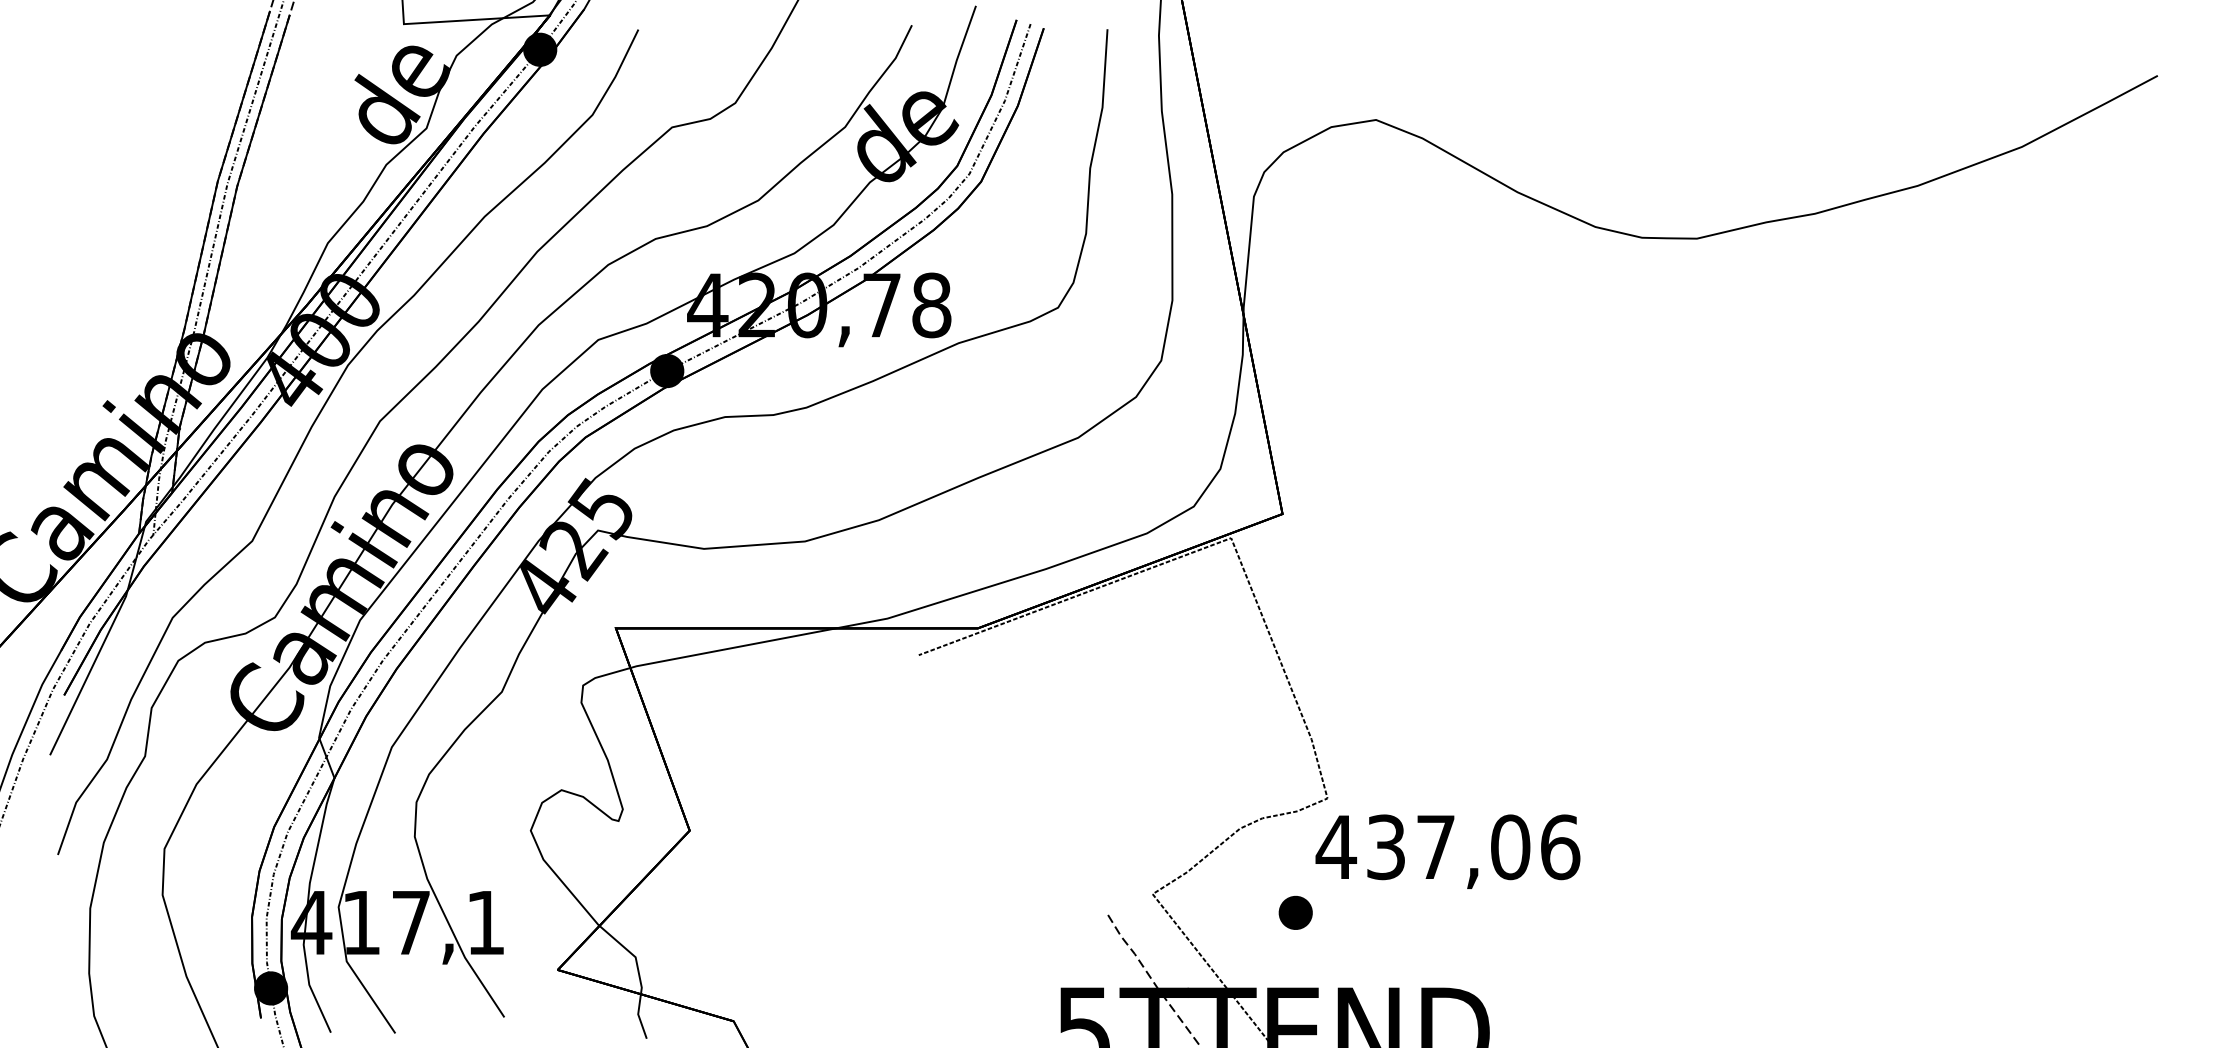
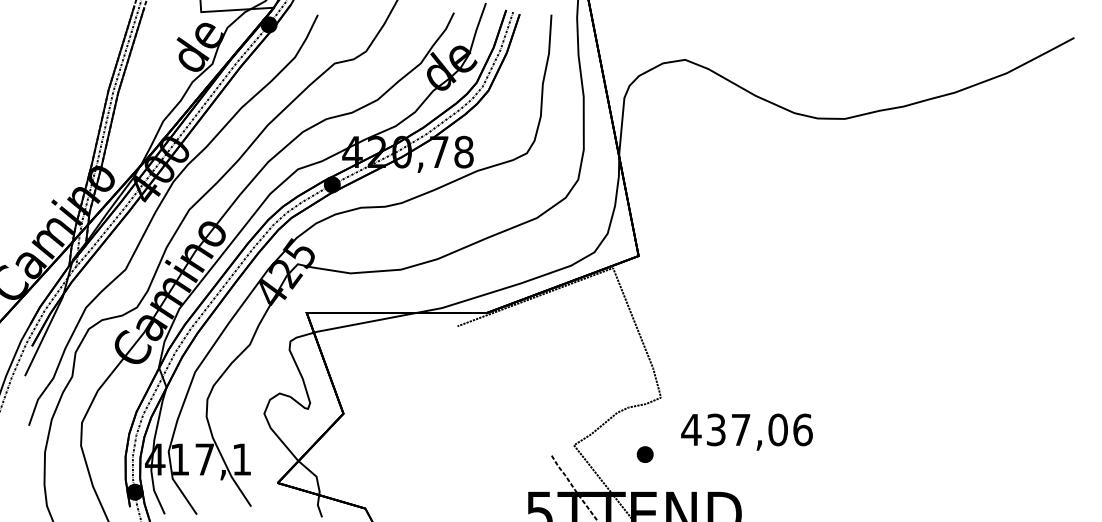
text: (1446, 850) -> (746, 431), moved

